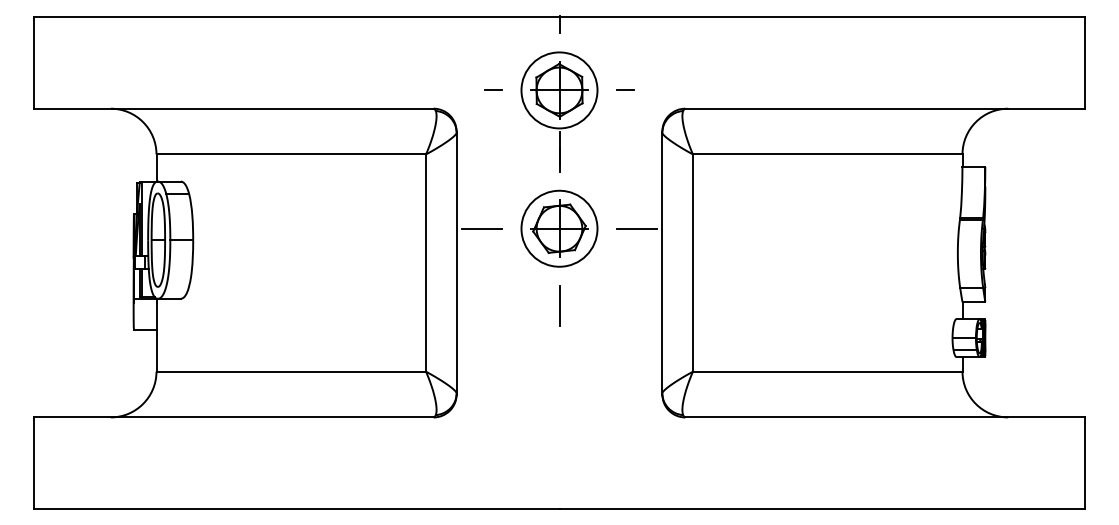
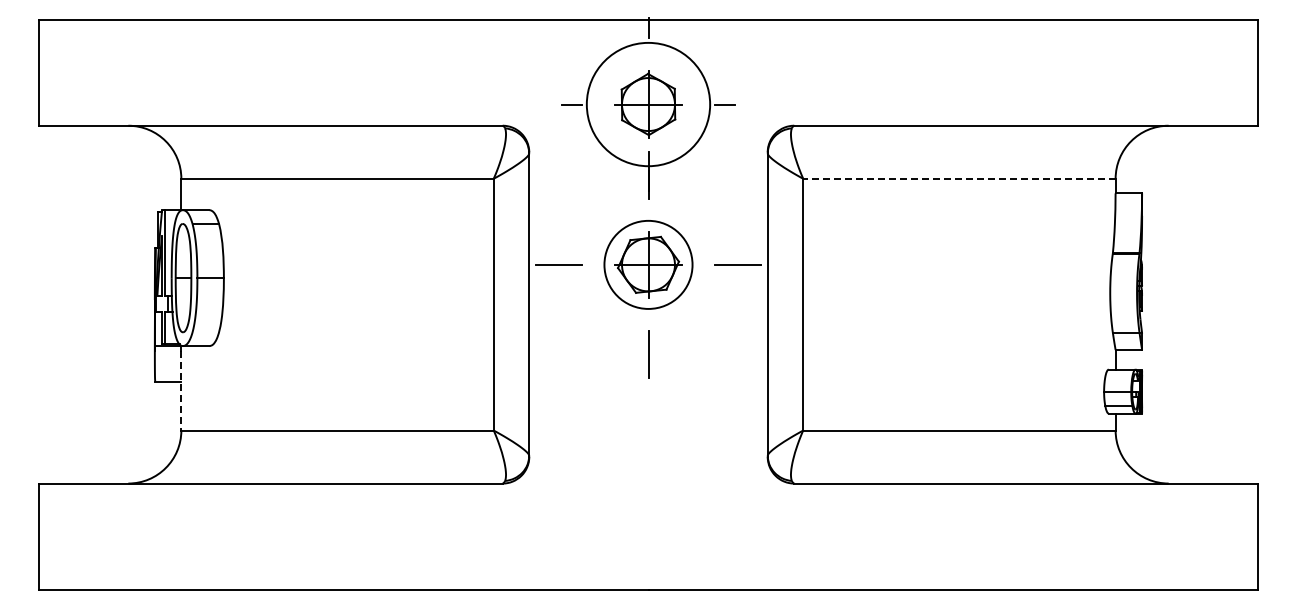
circle: (559, 90) -> (648, 104), size x1.4
line: (826, 154) -> (958, 178), solid -> dashed
line: (156, 337) -> (181, 390), solid -> dashed

